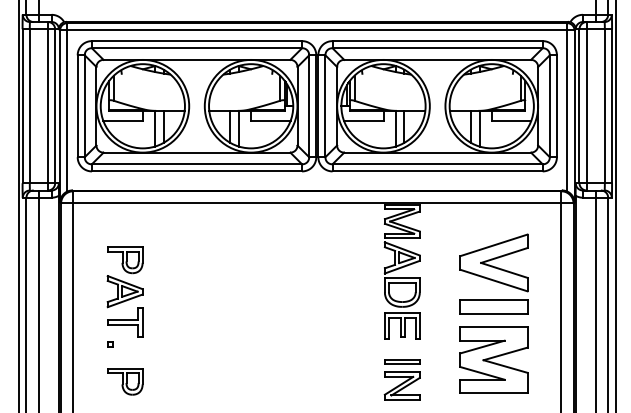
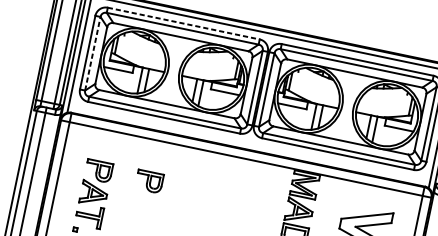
line: (197, 41) -> (184, 23), solid -> dashed
line: (84, 106) -> (92, 53), solid -> dashed
part: (195, 260) -> (149, 181), added

